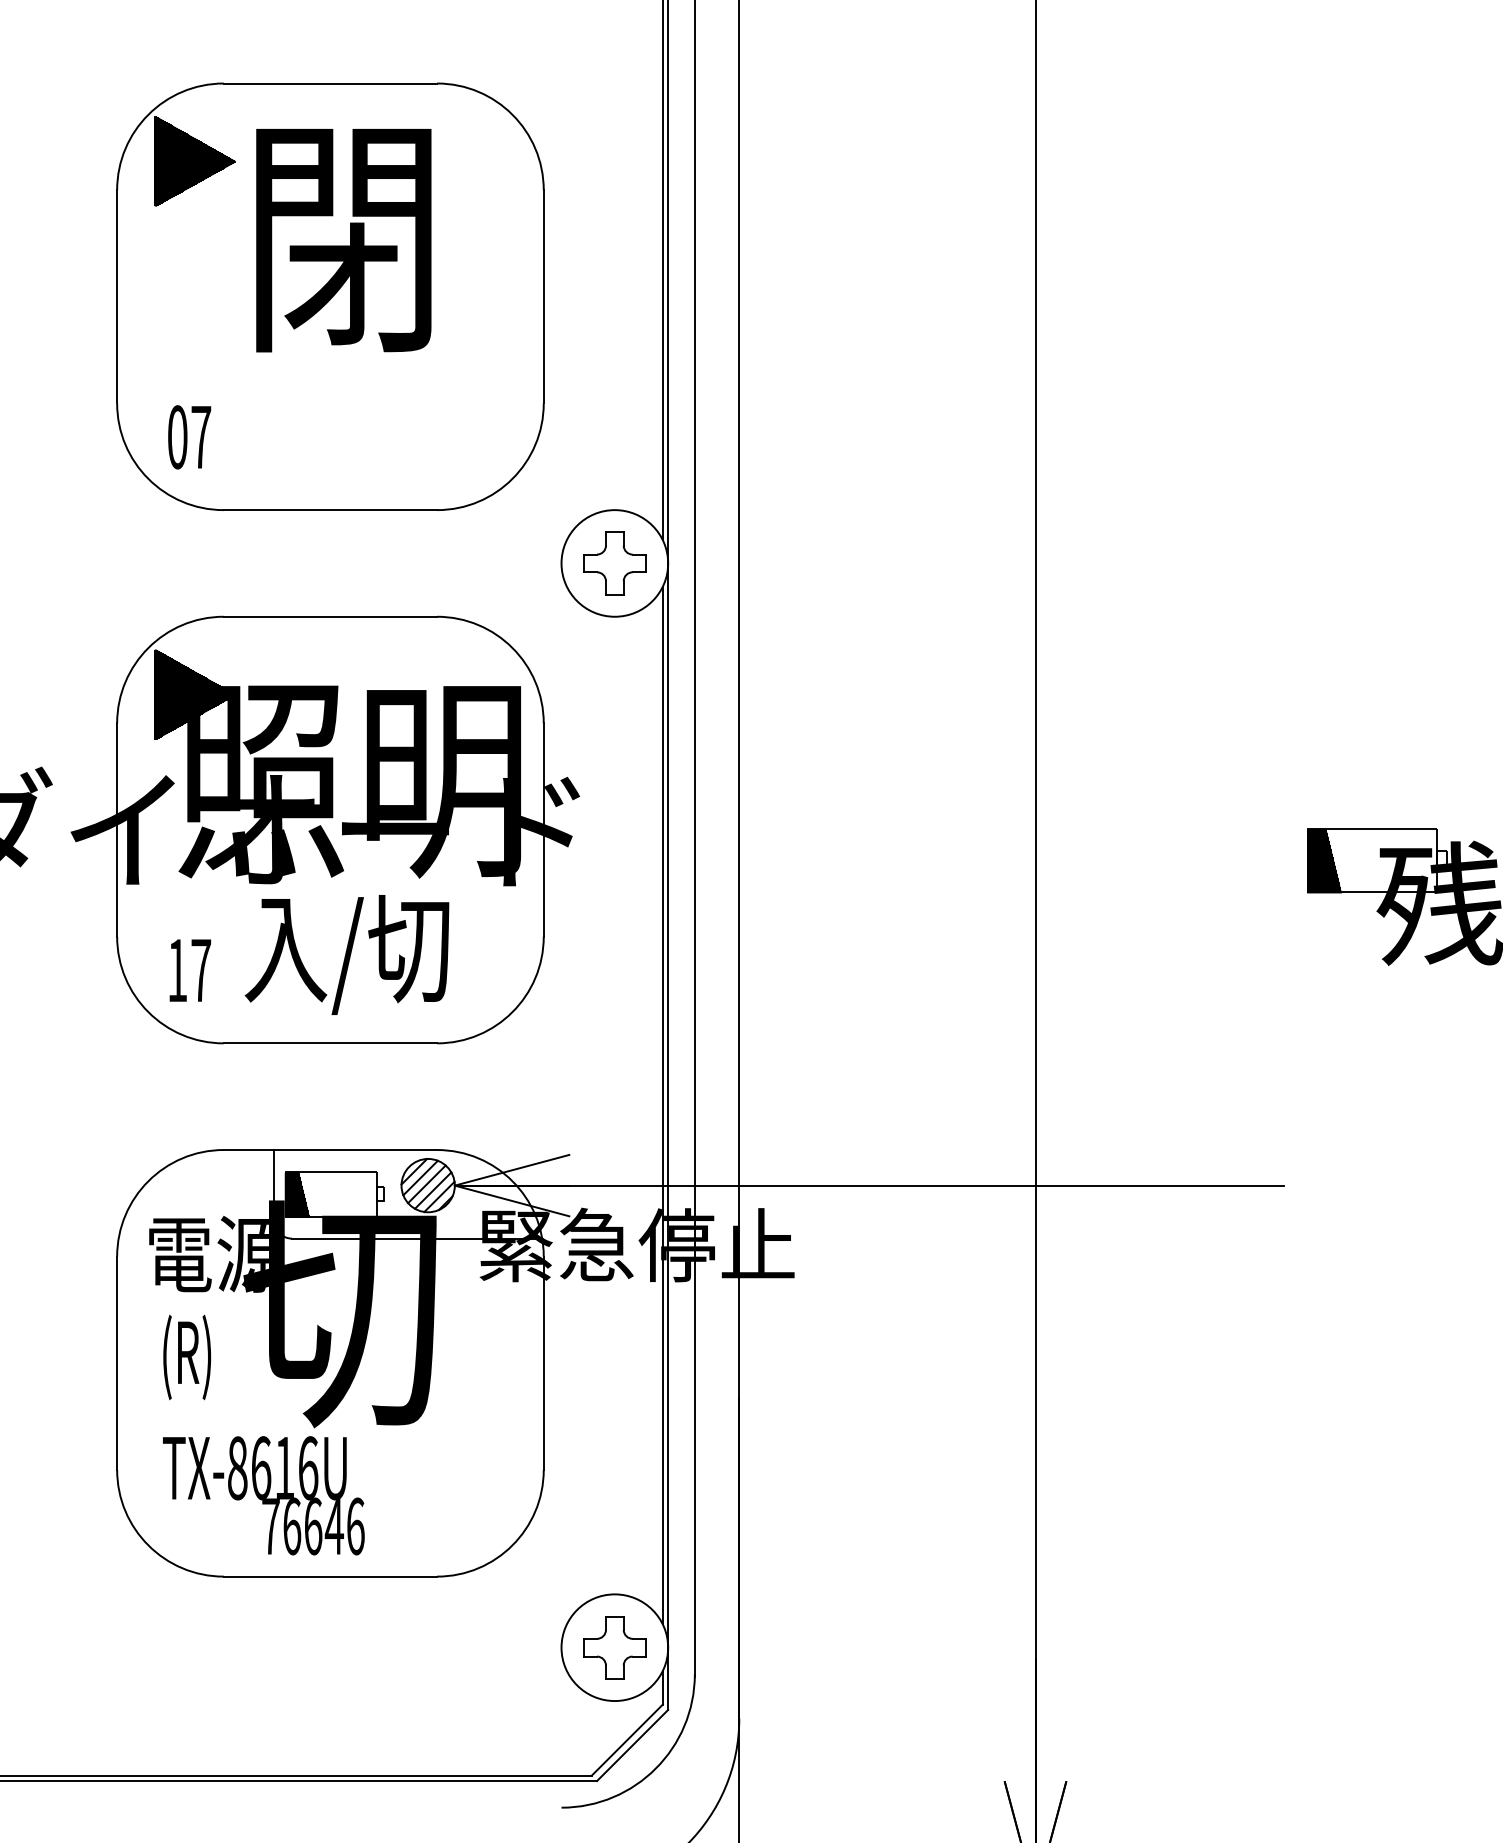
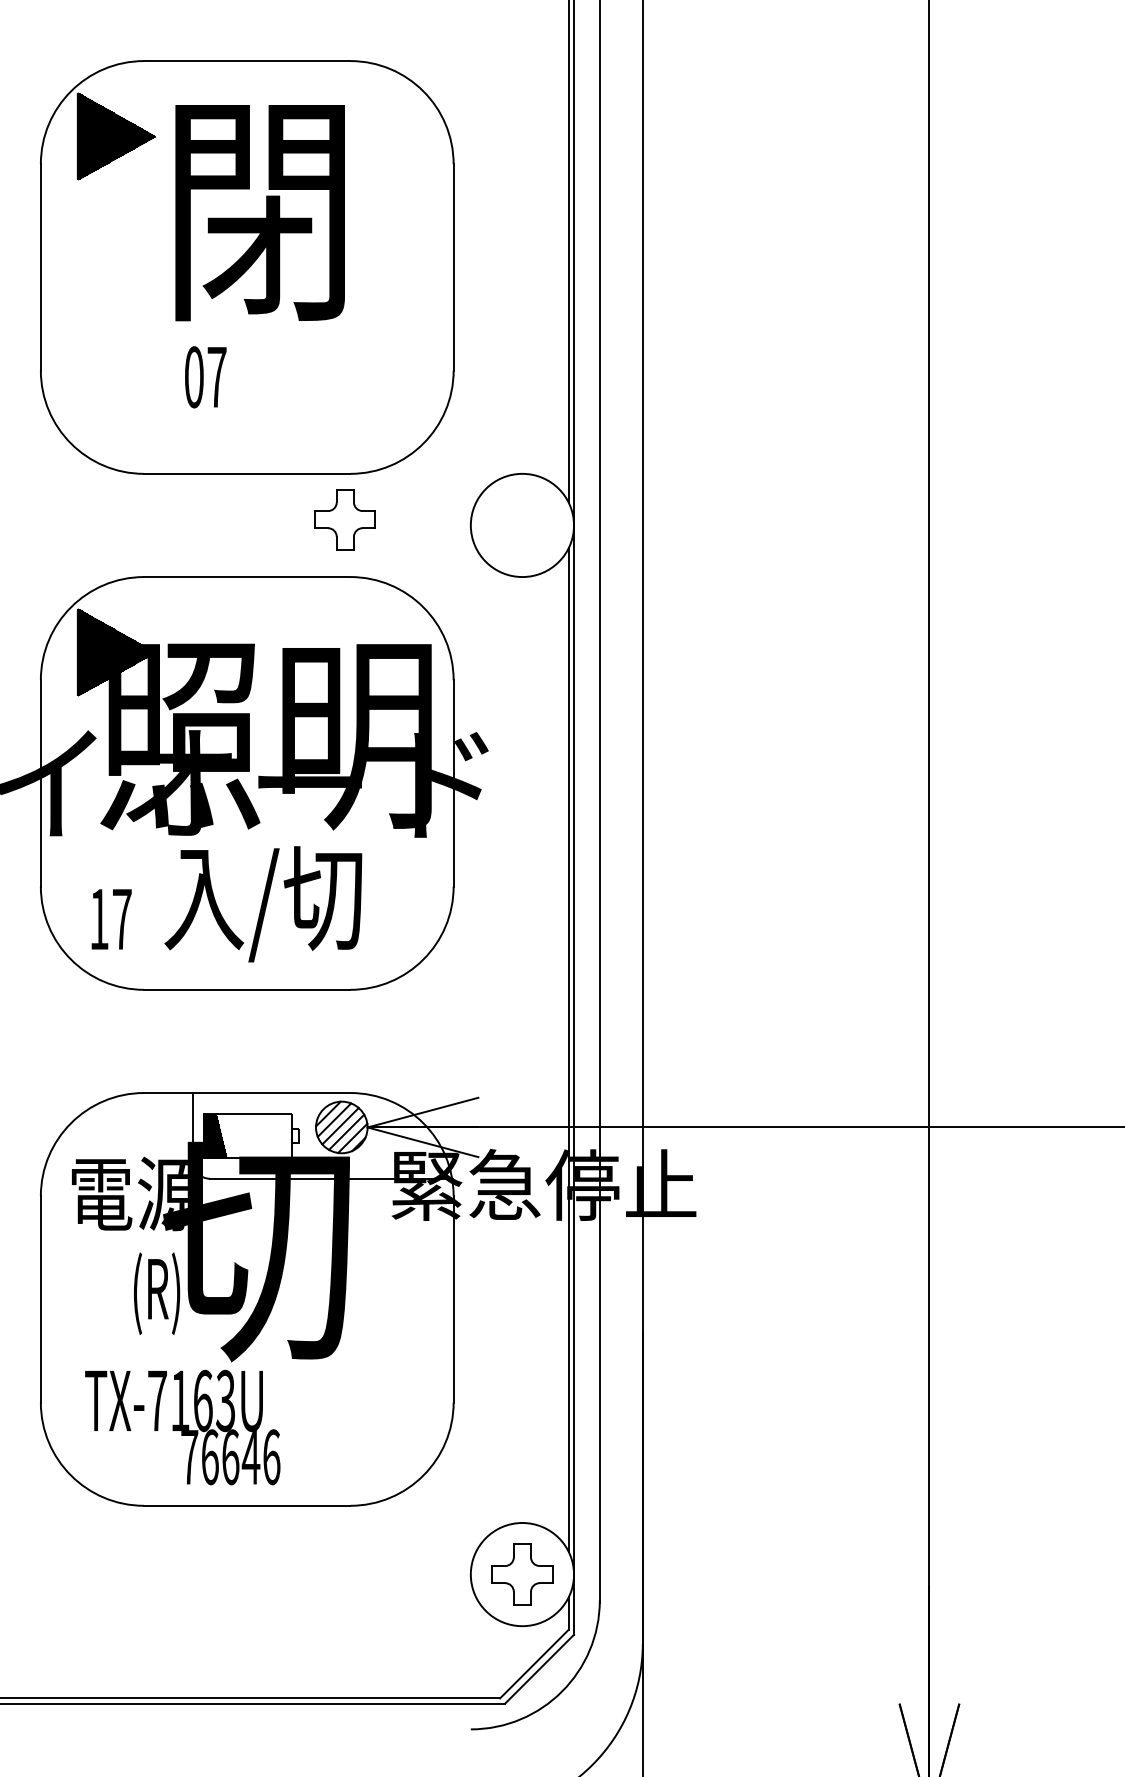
text: (189, 437) -> (205, 377), moved
part: (614, 563) -> (345, 519), moved
text: (187, 1357) -> (157, 1293), moved
text: (273, 1468) -> (192, 1401), TX-8616U -> TX-7163U

